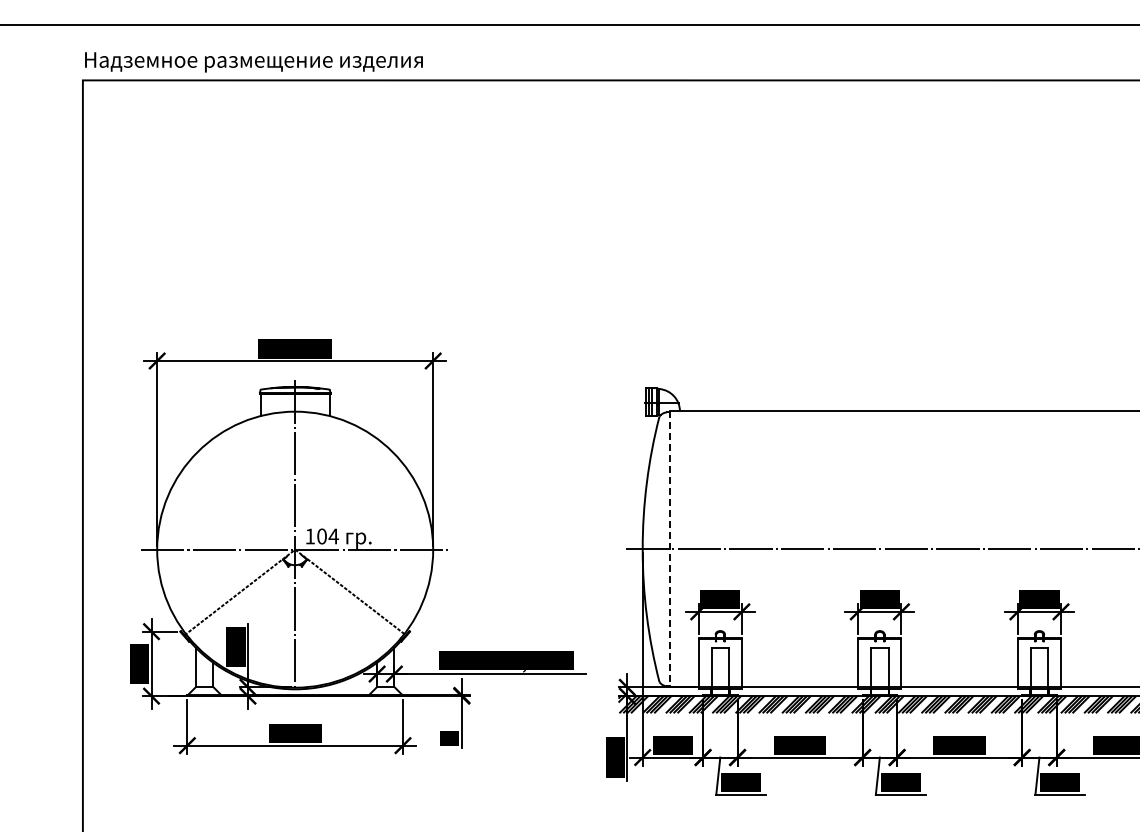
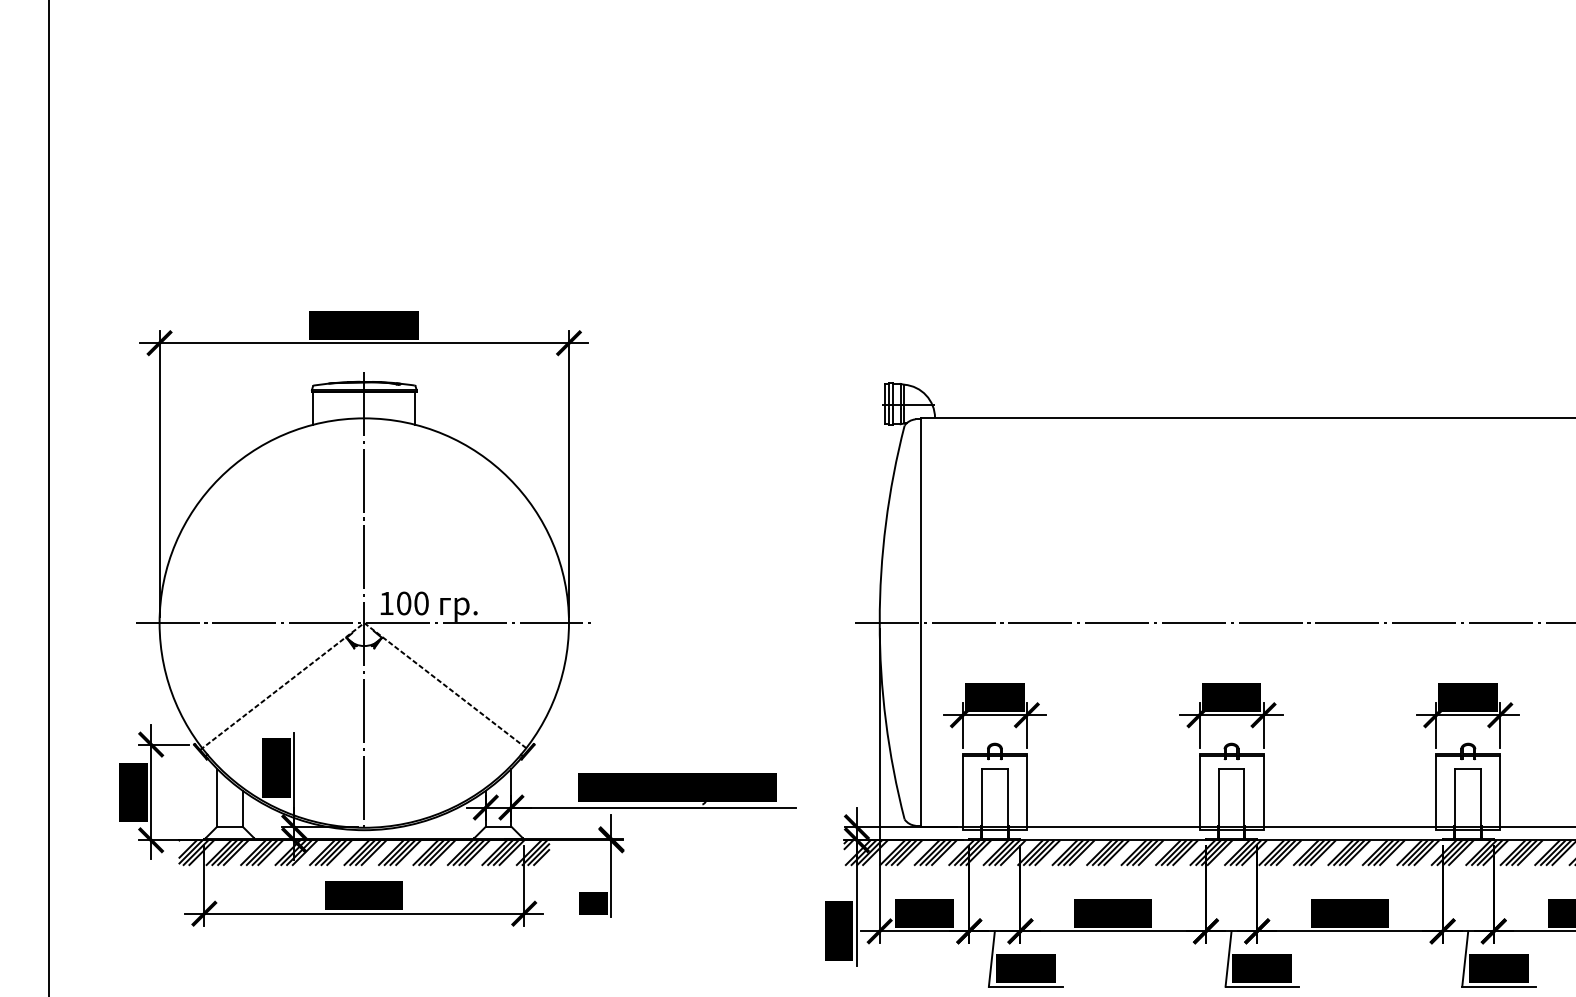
text: (333, 536) -> (421, 603), 104 -> 100
line: (670, 549) -> (920, 622), dashed -> solid
hatch: (295, 704) -> (364, 852), added

